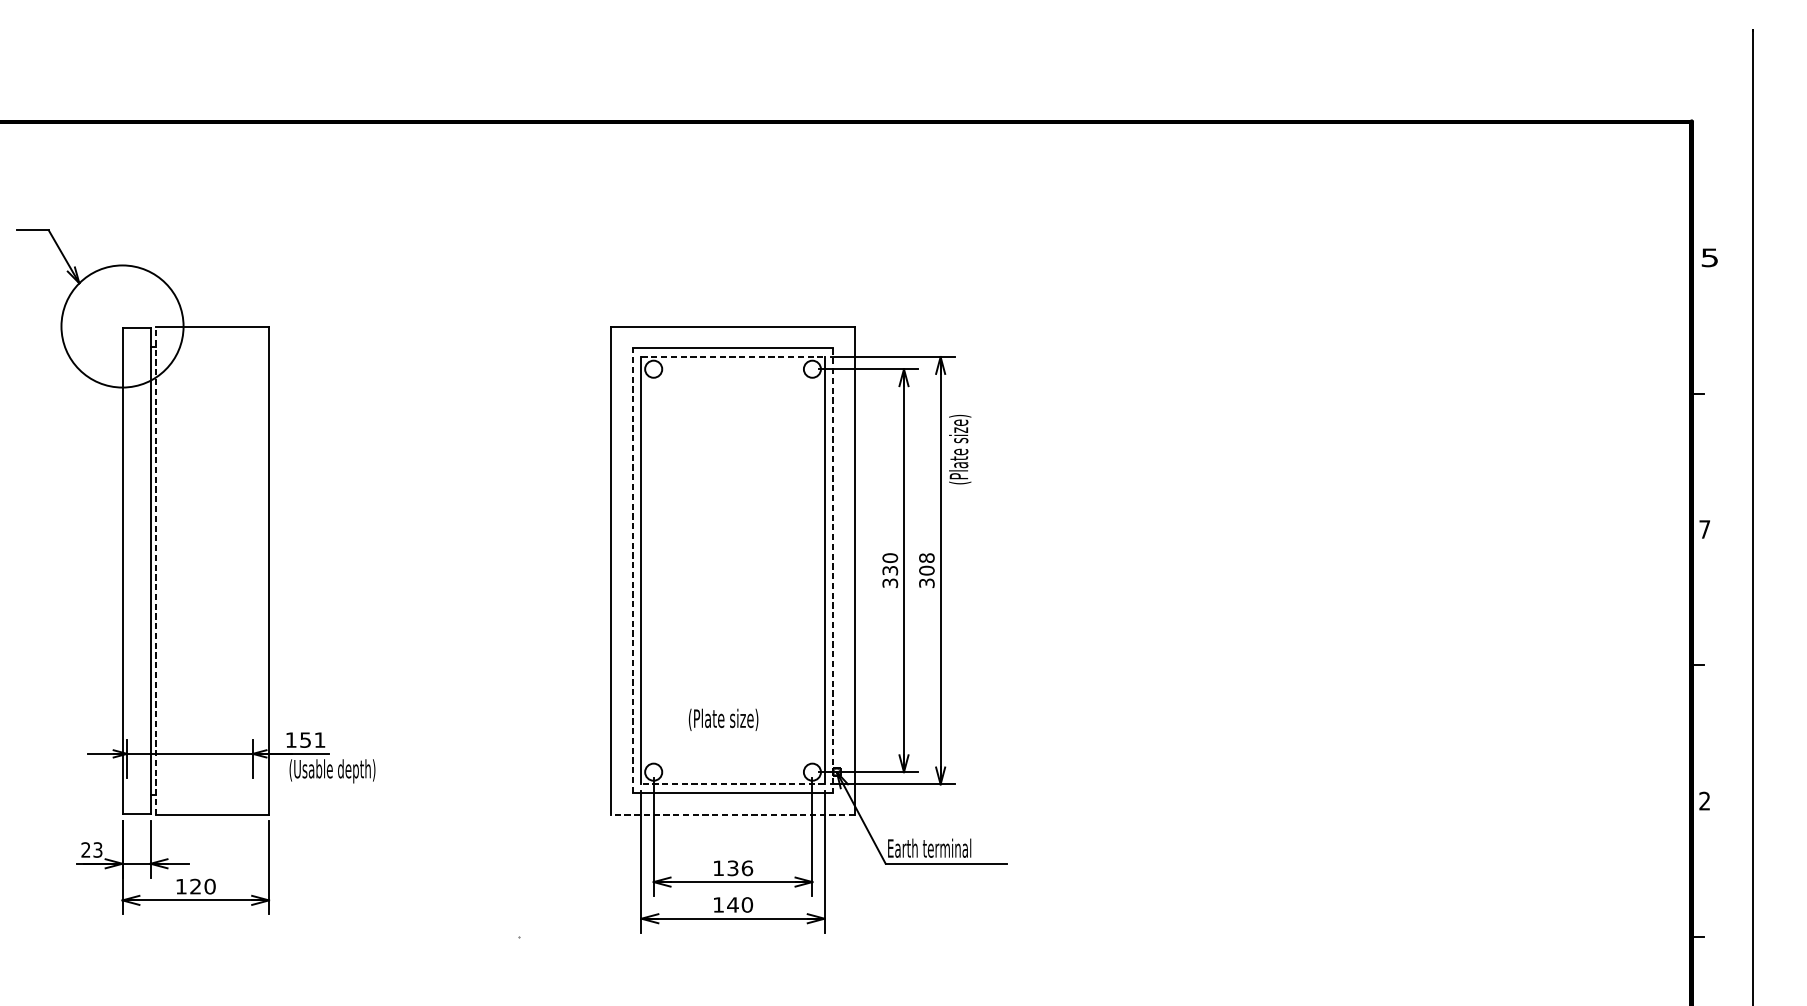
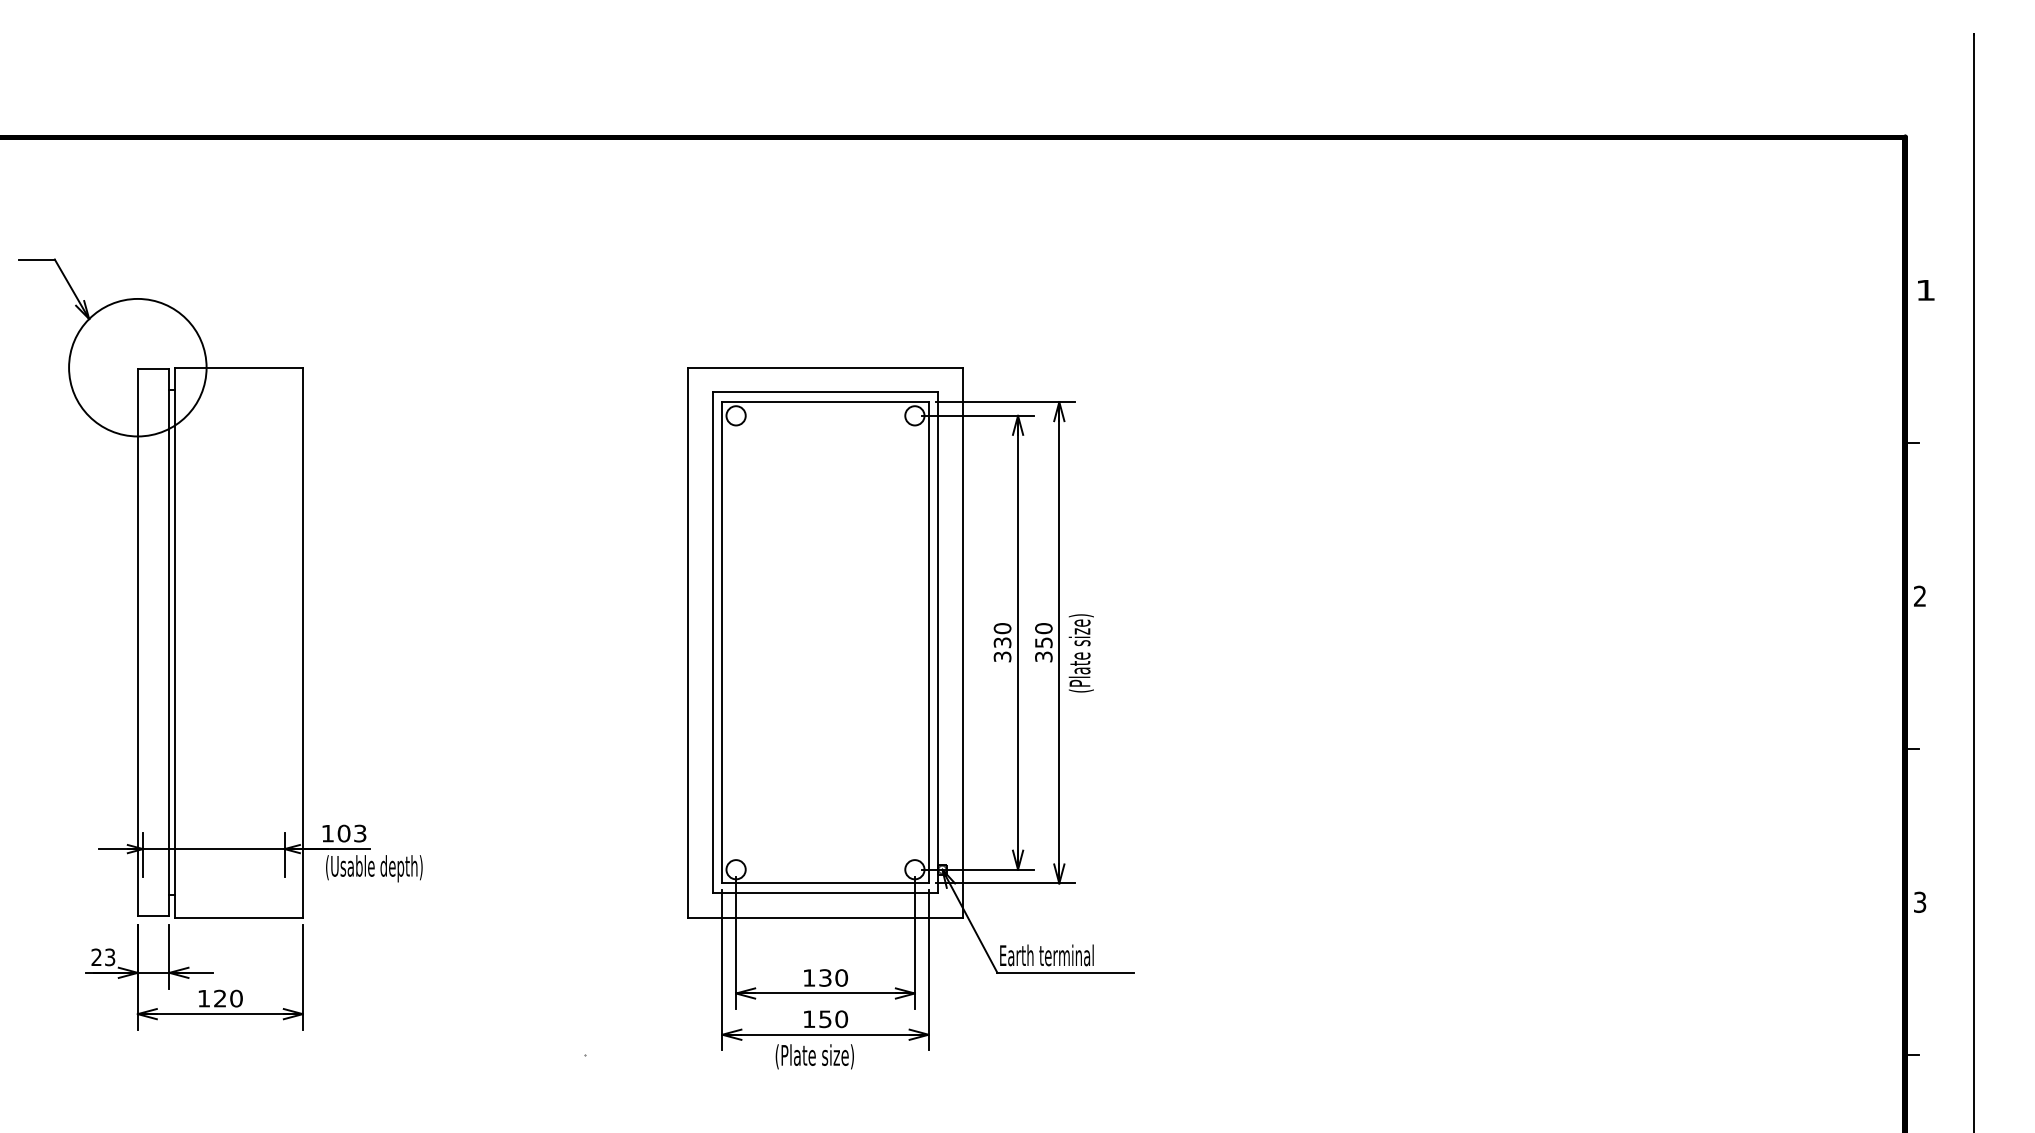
text: (1709, 257) -> (1925, 290), 5 -> 1
line: (733, 357) -> (826, 402), dashed -> solid
text: (959, 449) -> (1080, 653), moved
text: (1704, 528) -> (1919, 595), 7 -> 2
text: (926, 564) -> (1043, 635), 308 -> 350
line: (155, 570) -> (174, 642), dashed -> solid
line: (632, 570) -> (712, 642), dashed -> solid
line: (833, 571) -> (938, 643), dashed -> solid
text: (723, 719) -> (814, 1056), moved
text: (312, 740) -> (351, 833), 151 -> 103
line: (733, 784) -> (825, 883), dashed -> solid
text: (1705, 801) -> (1920, 902), 2 -> 3
line: (733, 814) -> (825, 917), dashed -> solid
text: (747, 867) -> (841, 977), 136 -> 130
text: (733, 905) -> (825, 1019), 140 -> 150

